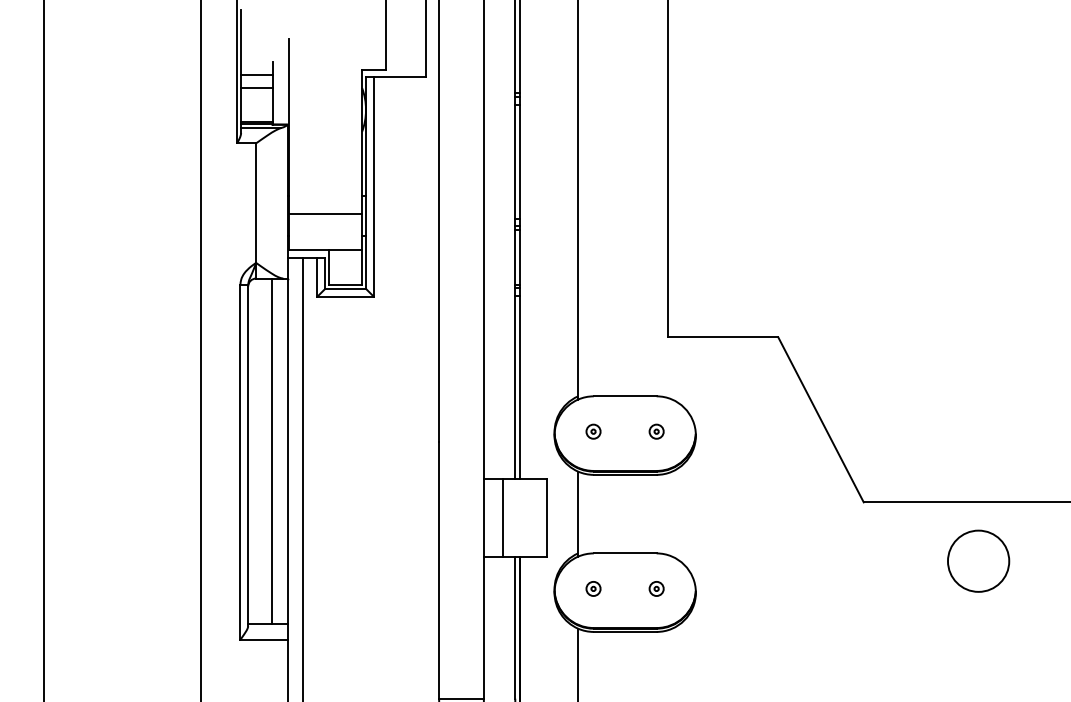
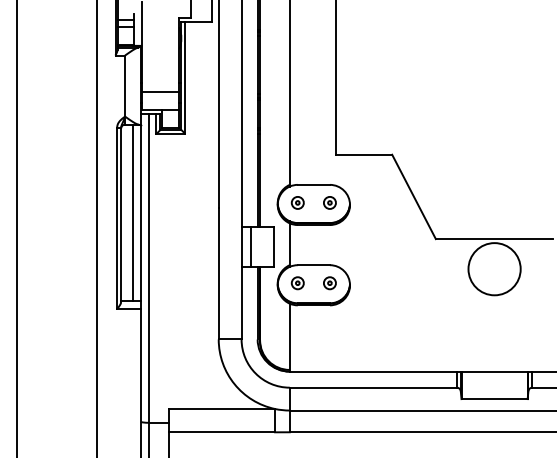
part: (593, 430) -> (297, 202), size x1.67
part: (655, 430) -> (329, 202), size x1.67
circle: (978, 561) -> (494, 269), size x1.67
part: (593, 589) -> (297, 283), size x1.67
part: (655, 589) -> (329, 283), size x1.67

